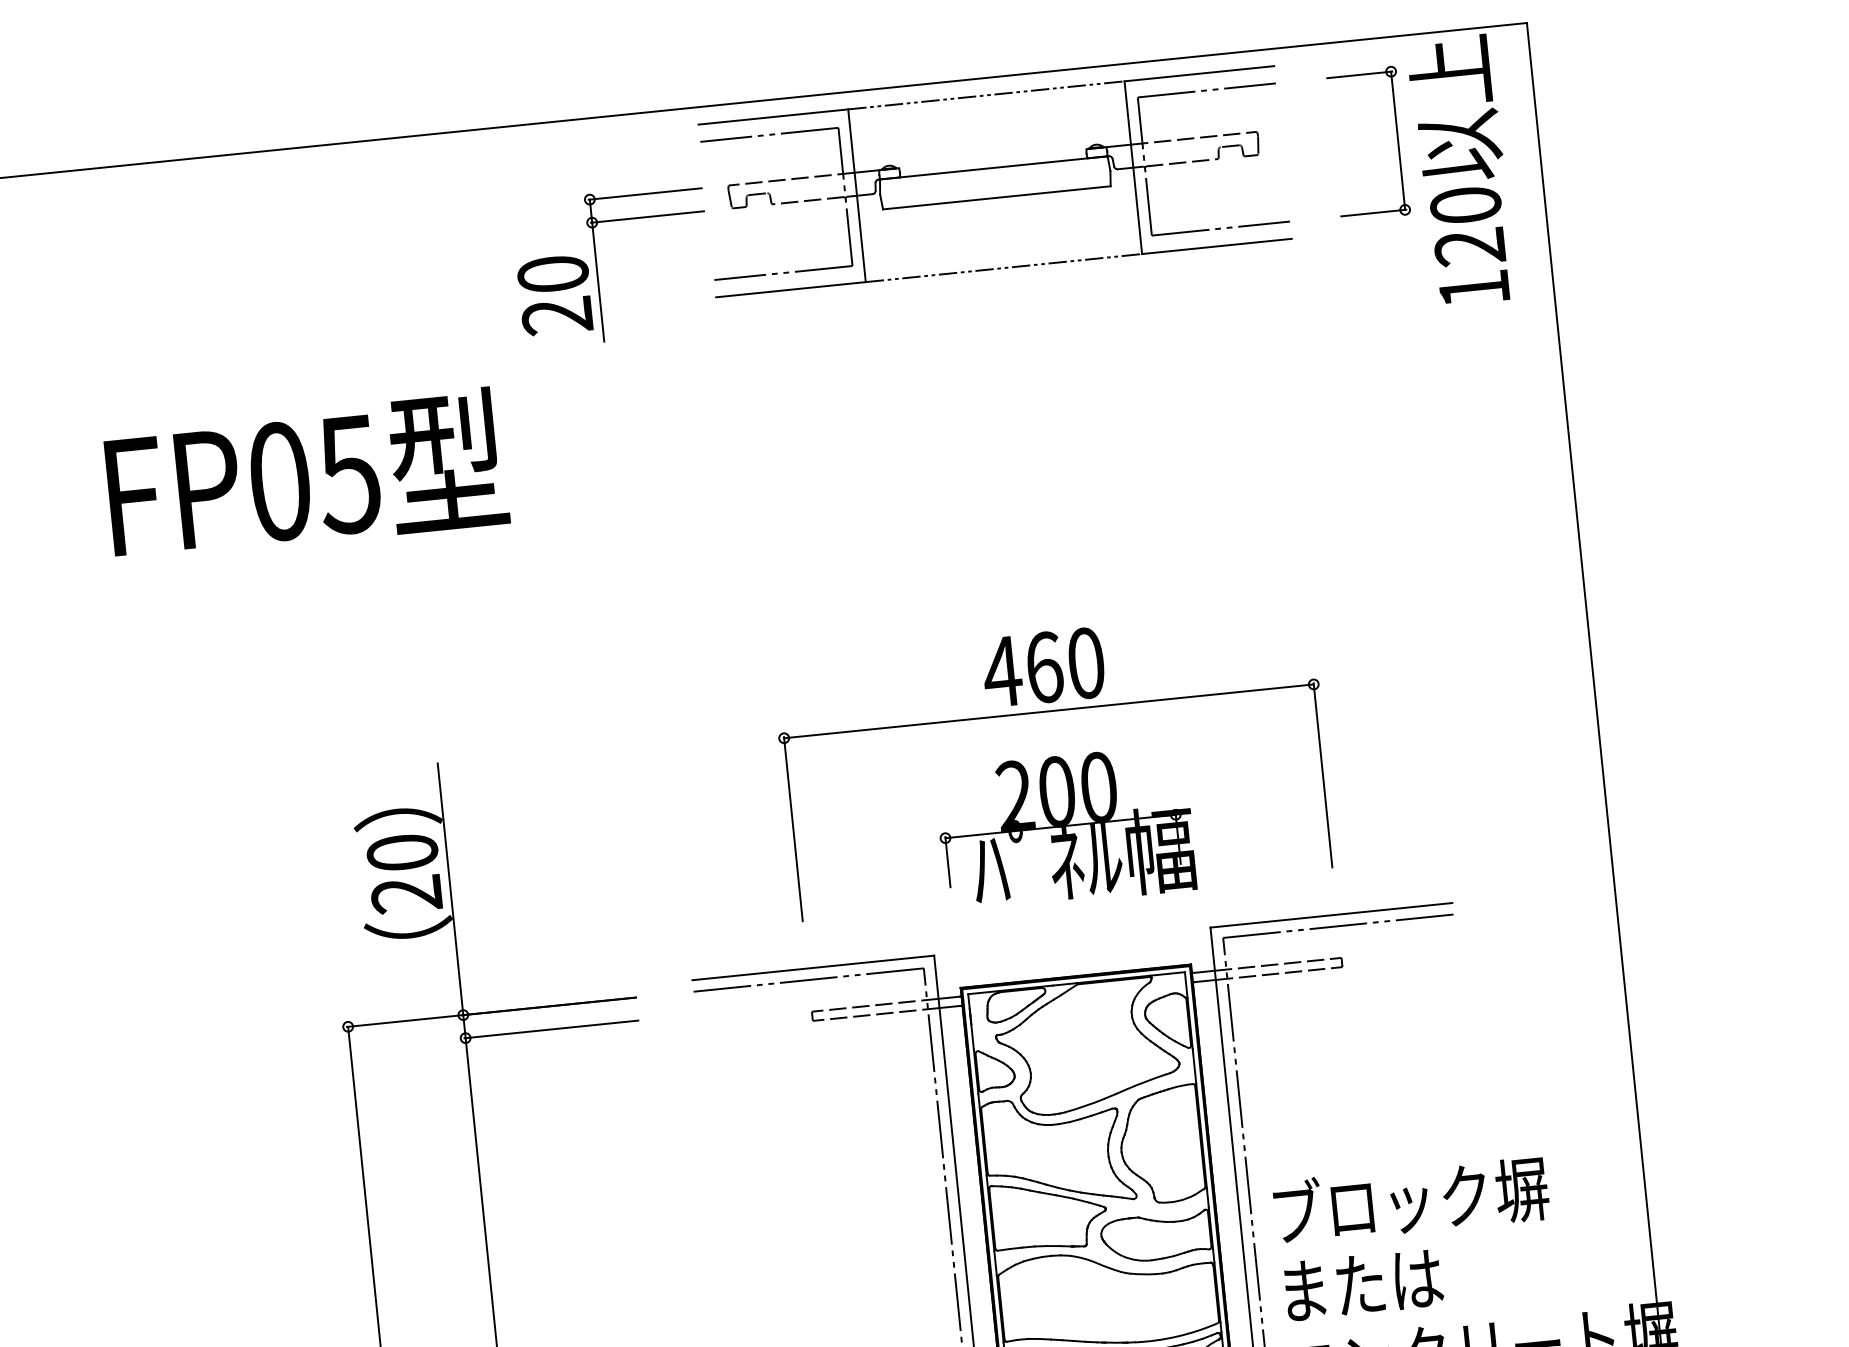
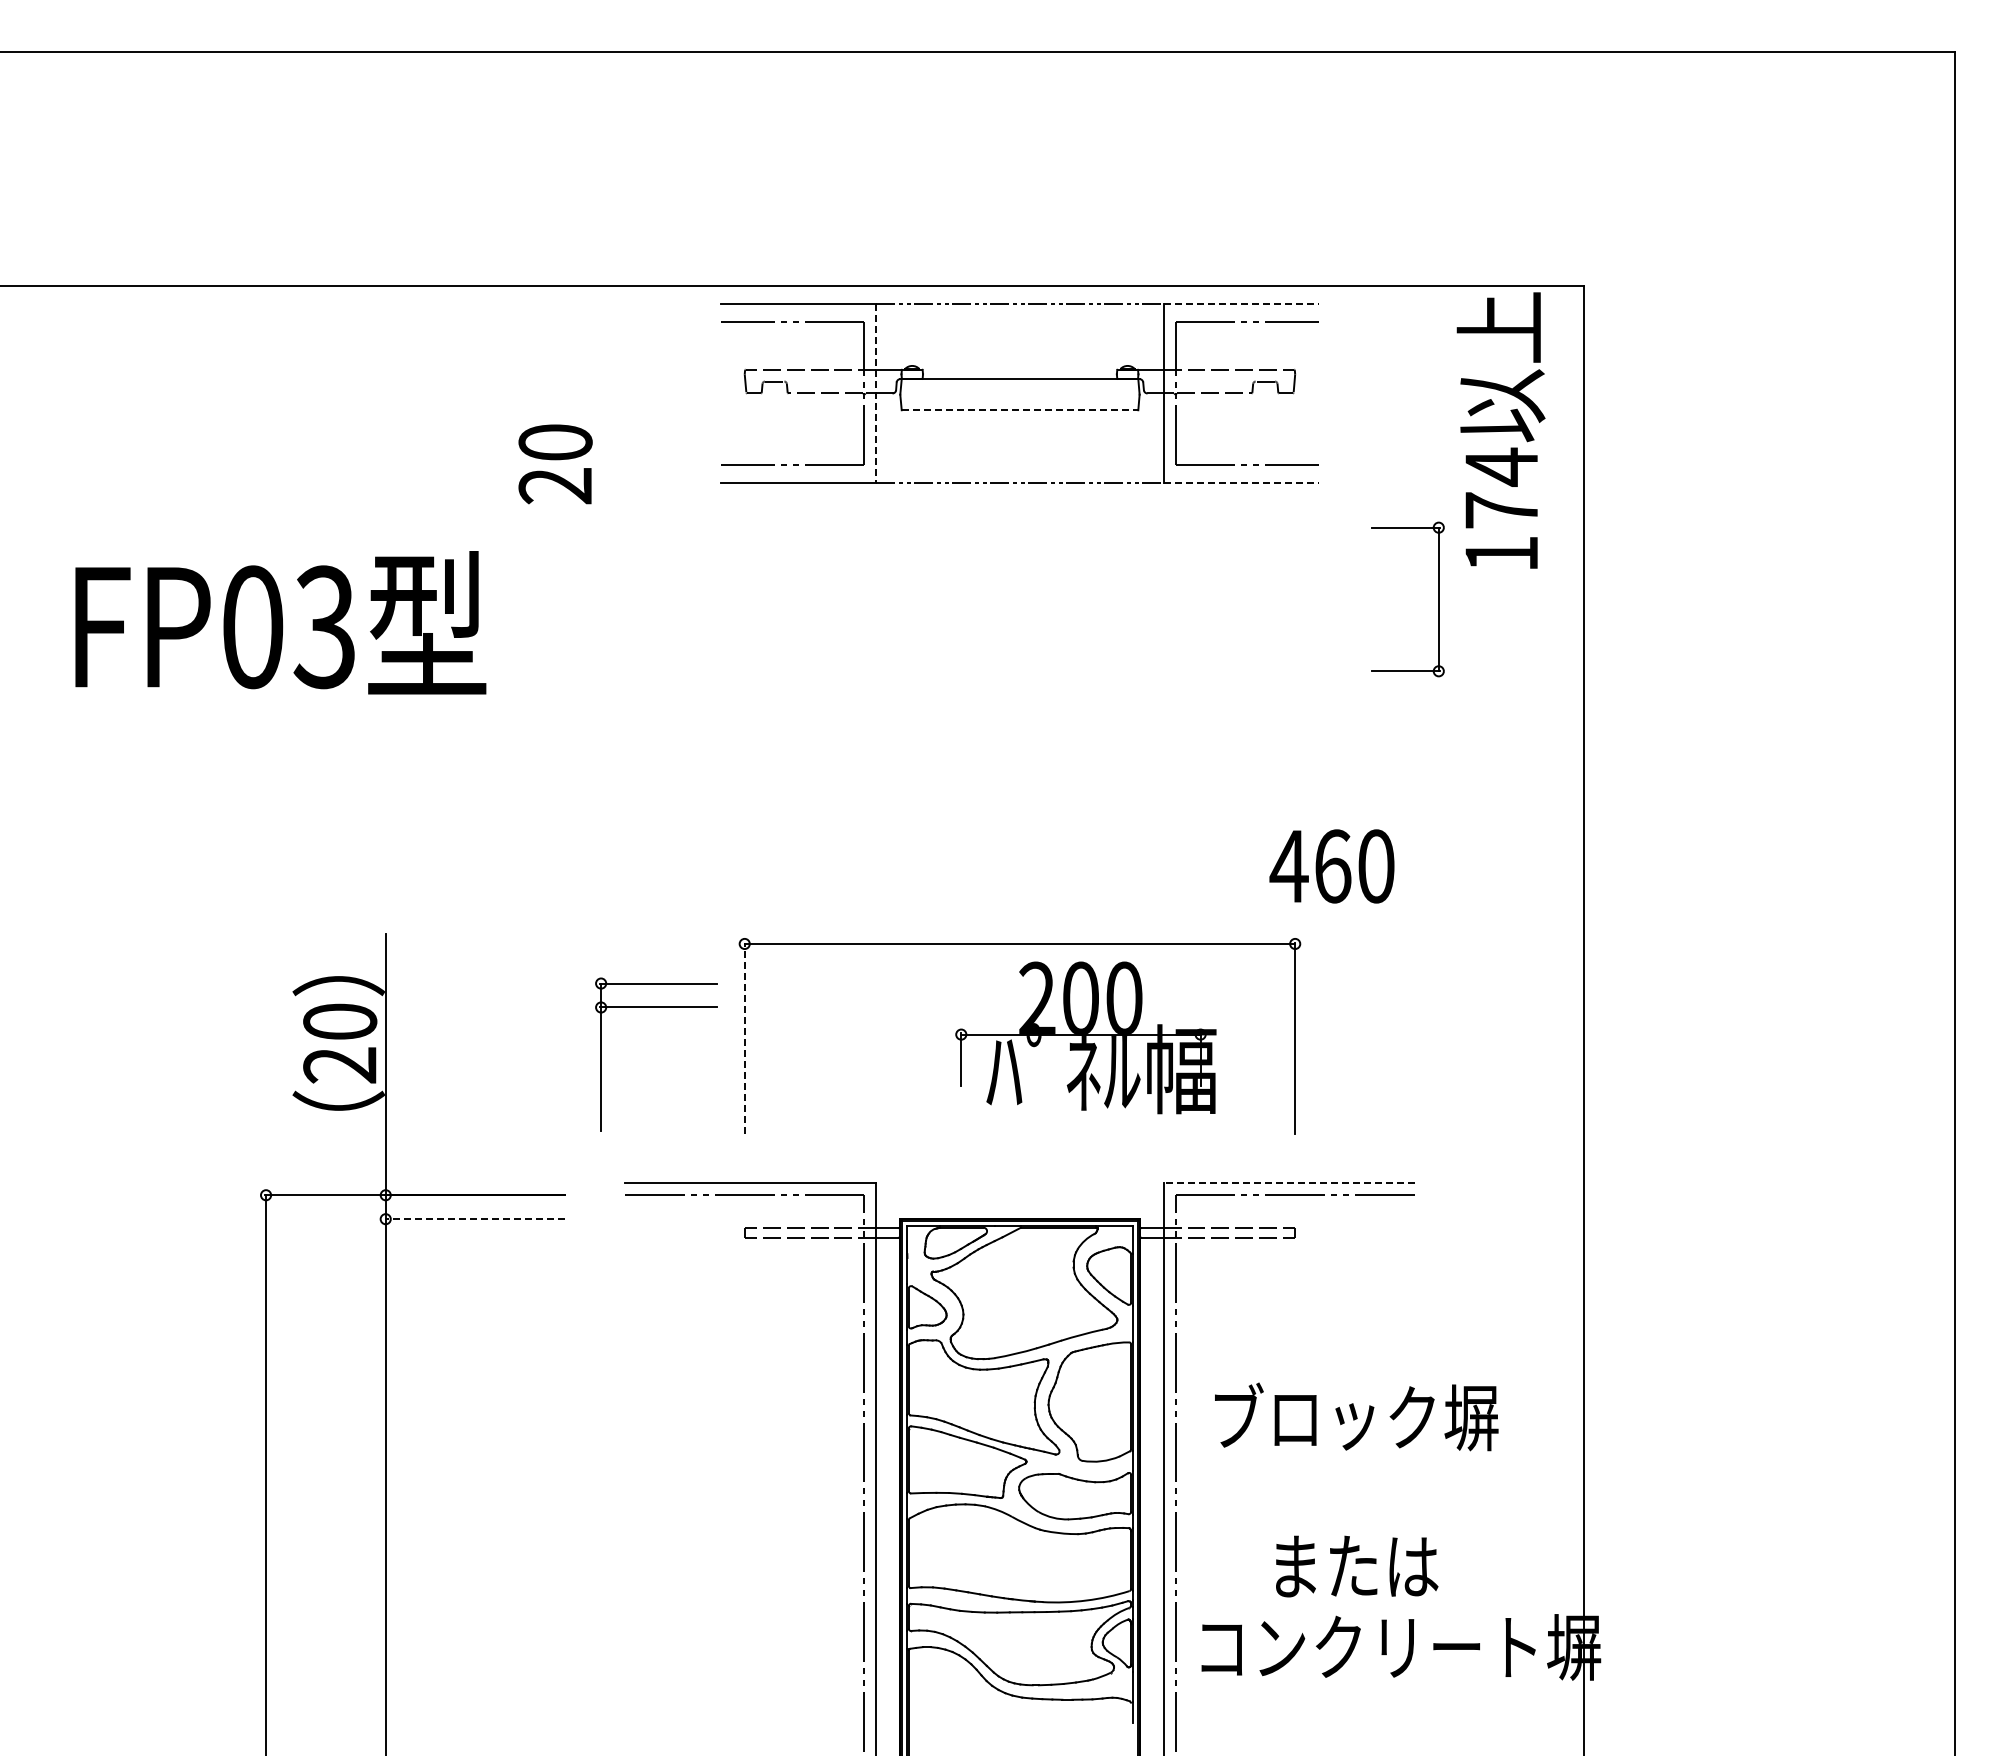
line: (1199, 73) -> (1241, 303), solid -> dashed
part: (1397, 140) -> (1438, 599), moved
line: (857, 195) -> (876, 393), solid -> dashed
line: (997, 198) -> (1020, 410), solid -> dashed
part: (645, 217) -> (656, 1007), moved
text: (1467, 225) -> (1501, 487), 120 -> 174
line: (1217, 246) -> (1241, 483), solid -> dashed
text: (347, 473) -> (323, 626), FP05 -> FP03
text: (1043, 667) -> (1331, 866), moved
part: (1065, 828) -> (1085, 1037), moved
line: (793, 829) -> (744, 1038), solid -> dashed
line: (1331, 915) -> (1289, 1183), solid -> dashed
line: (551, 1029) -> (474, 1219), solid -> dashed
text: (1411, 1200) -> (1356, 1416), moved
text: (1364, 1284) -> (1357, 1566), moved

